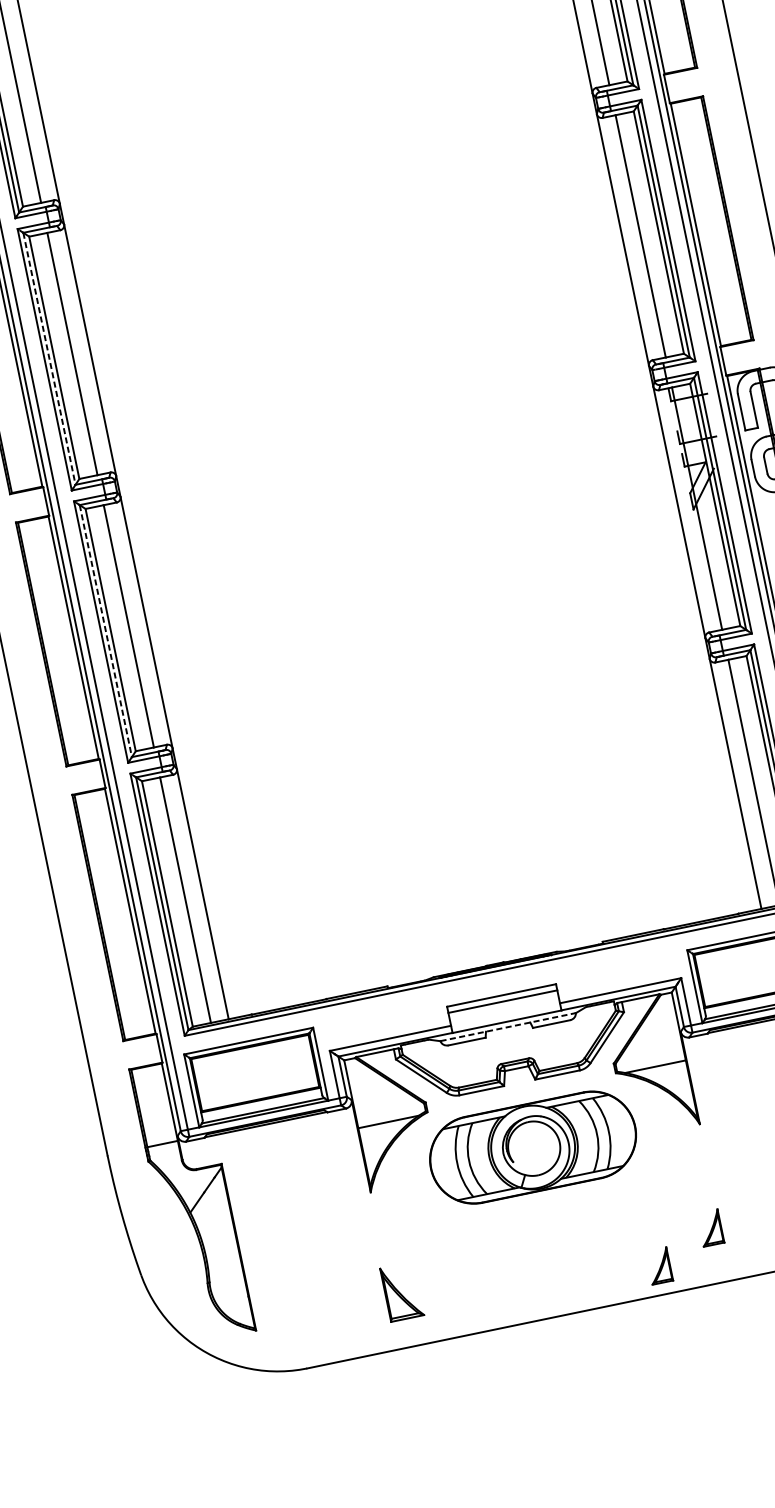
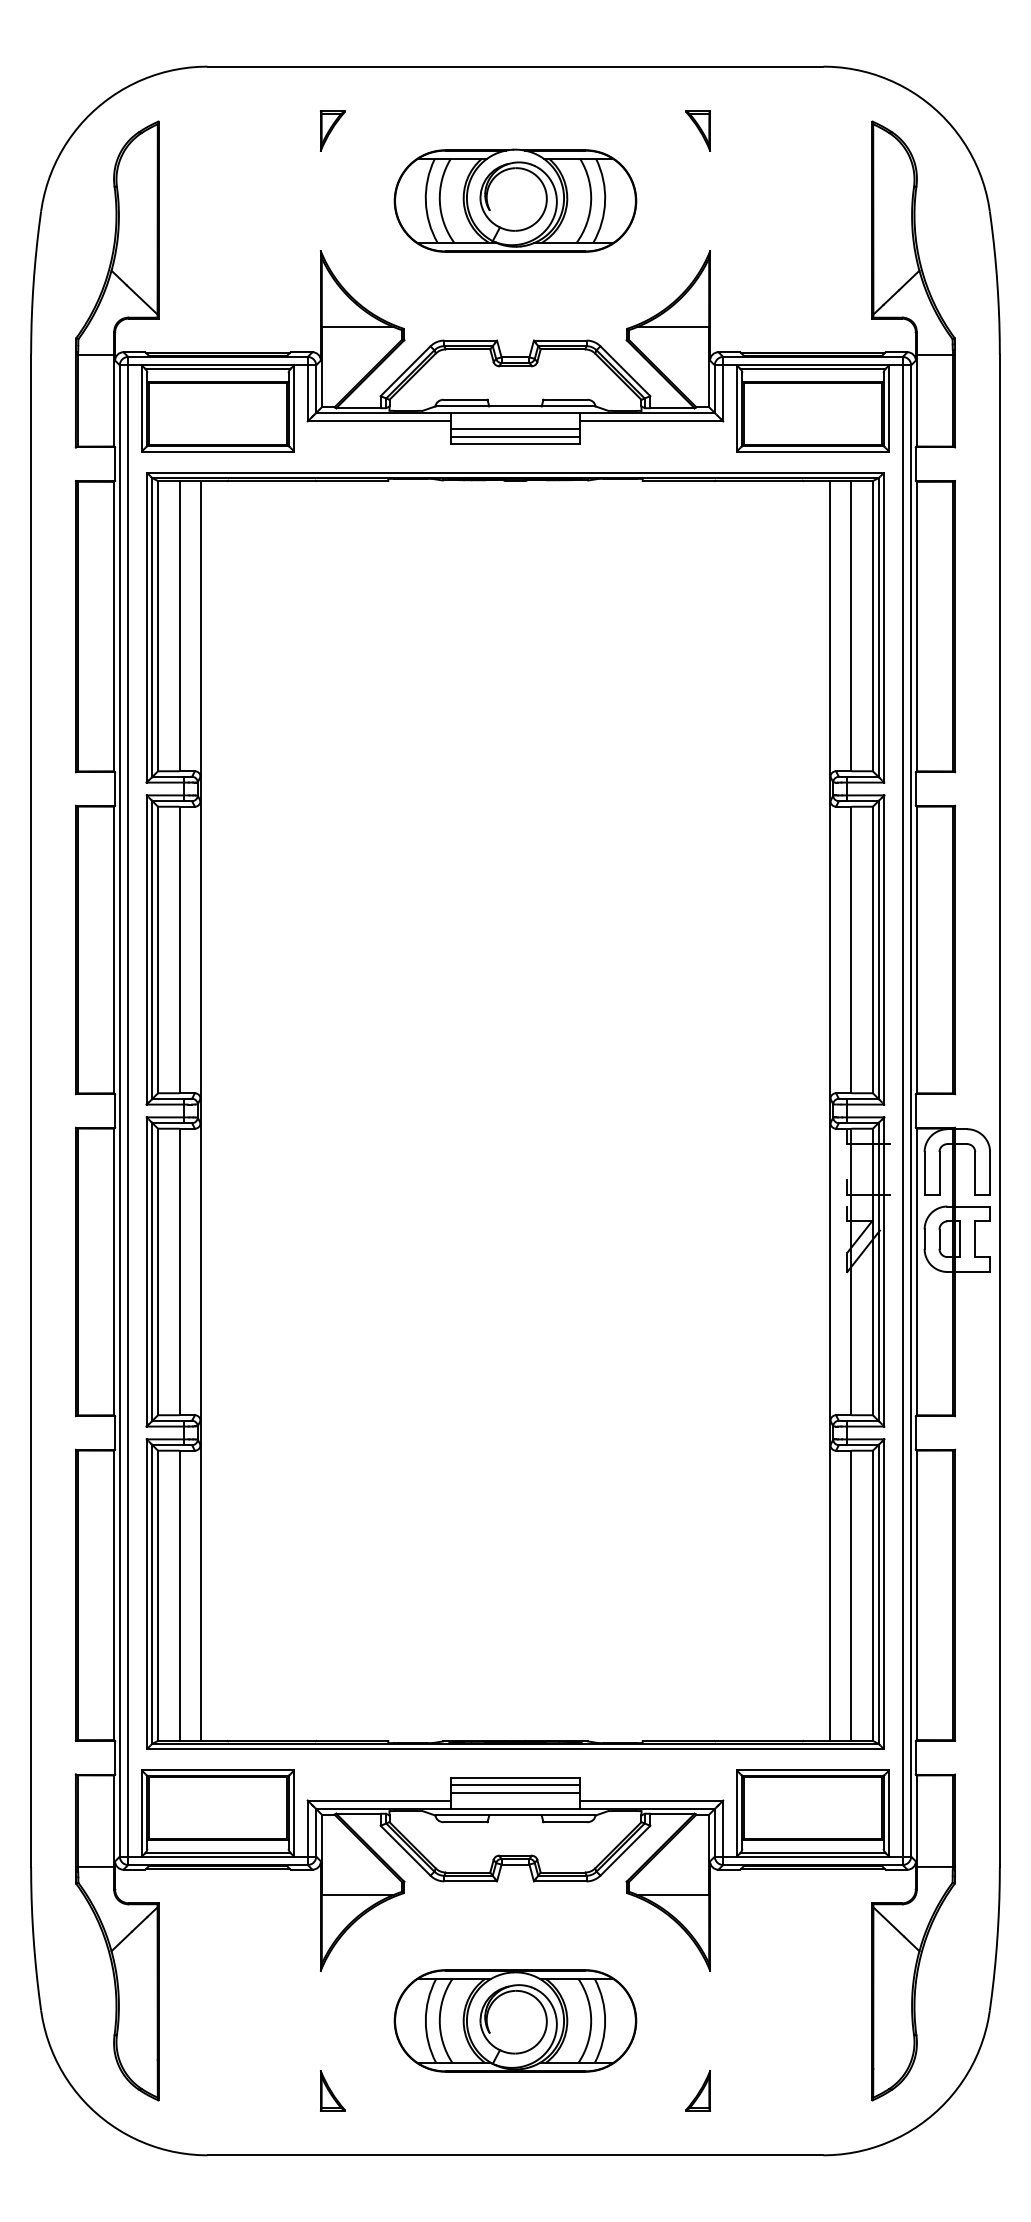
line: (49, 359) -> (152, 950), dashed -> solid
line: (105, 630) -> (152, 1271), dashed -> solid
line: (504, 1007) -> (515, 1792), added
line: (508, 1027) -> (515, 1815), dashed -> solid
part: (533, 1147) -> (515, 2020), moved
part: (659, 1265) -> (630, 2121), removed
part: (401, 1291) -> (332, 2090), size x0.62

